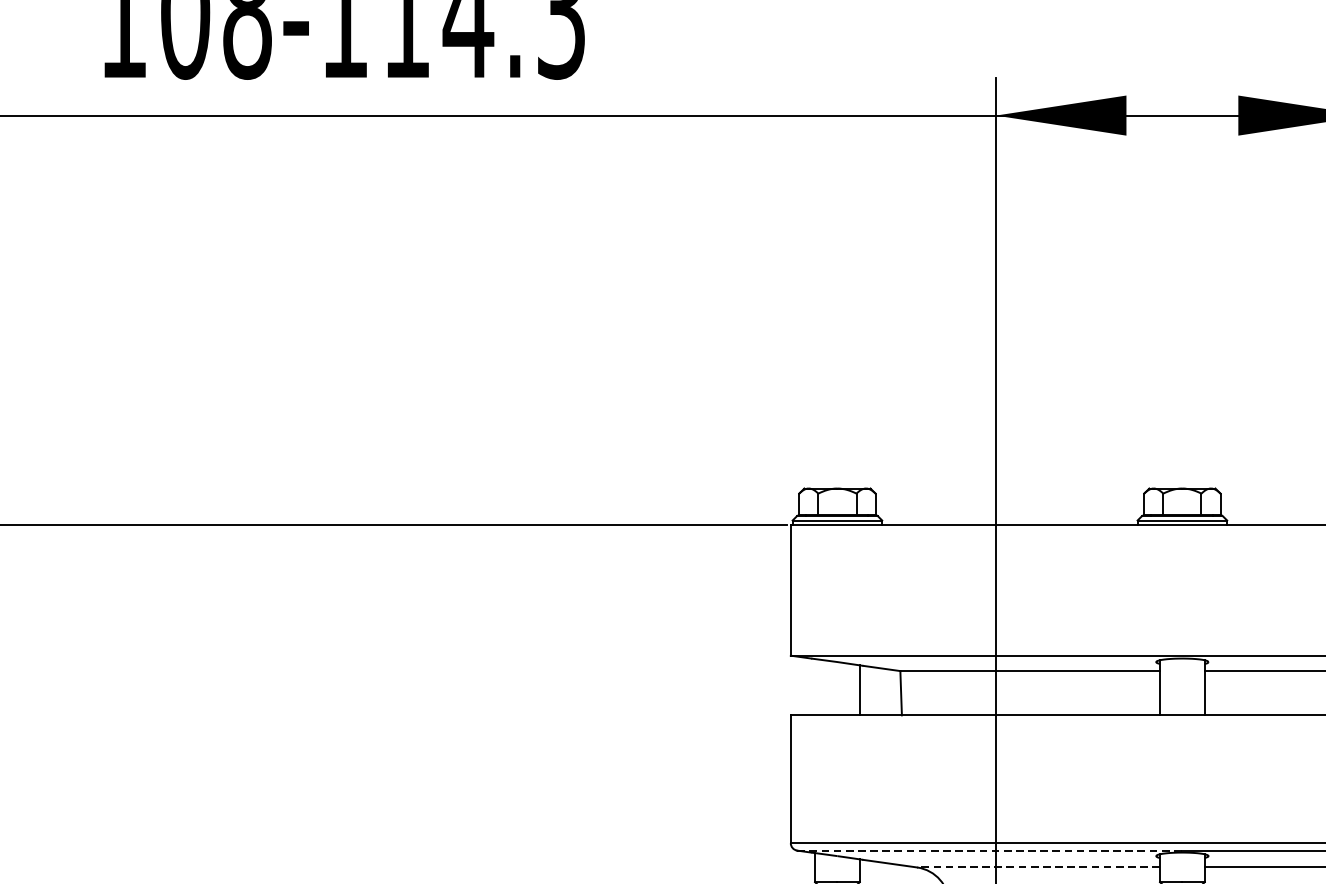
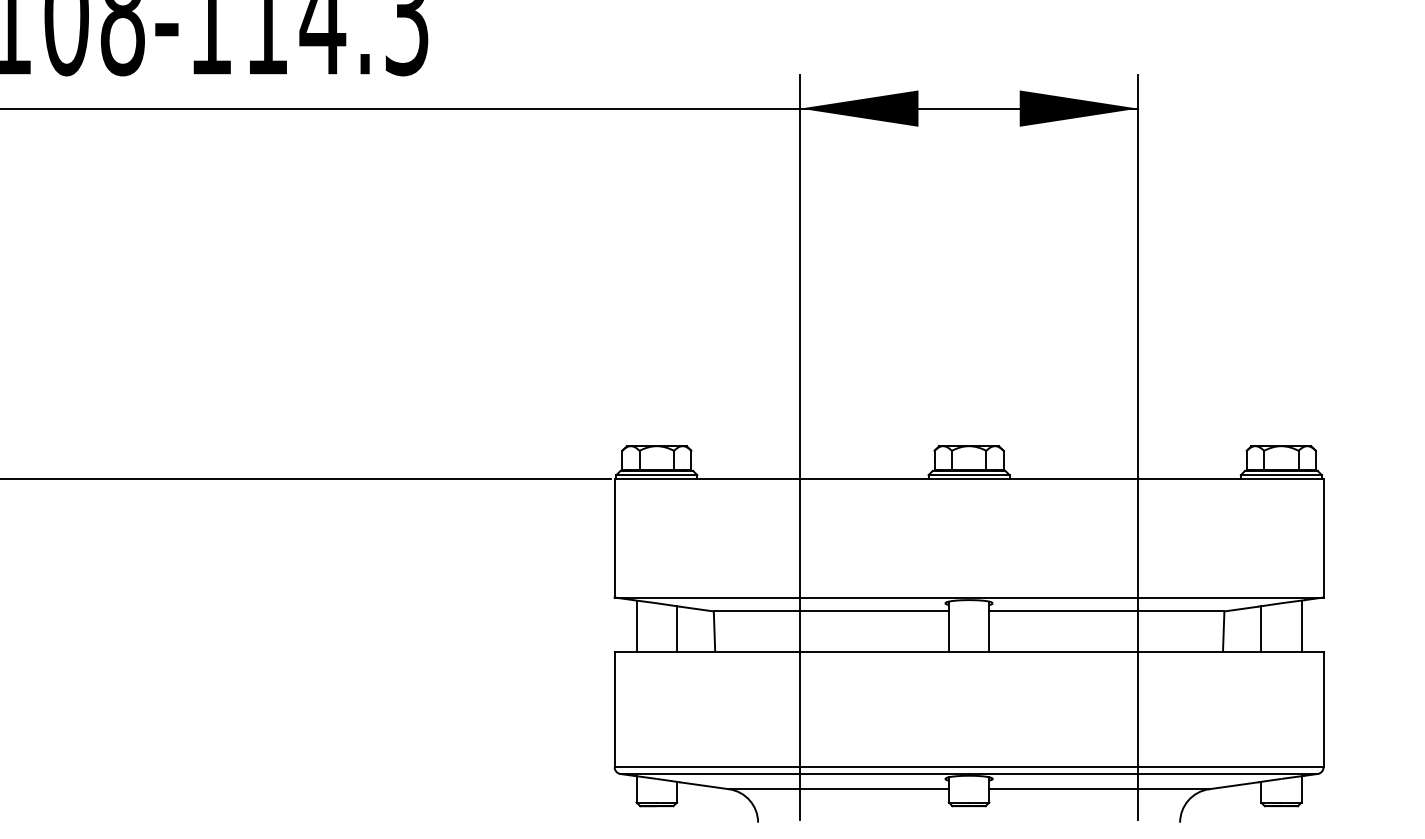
line: (814, 686) -> (636, 625), added
line: (990, 850) -> (795, 773), dashed -> solid
line: (1038, 867) -> (838, 789), dashed -> solid

